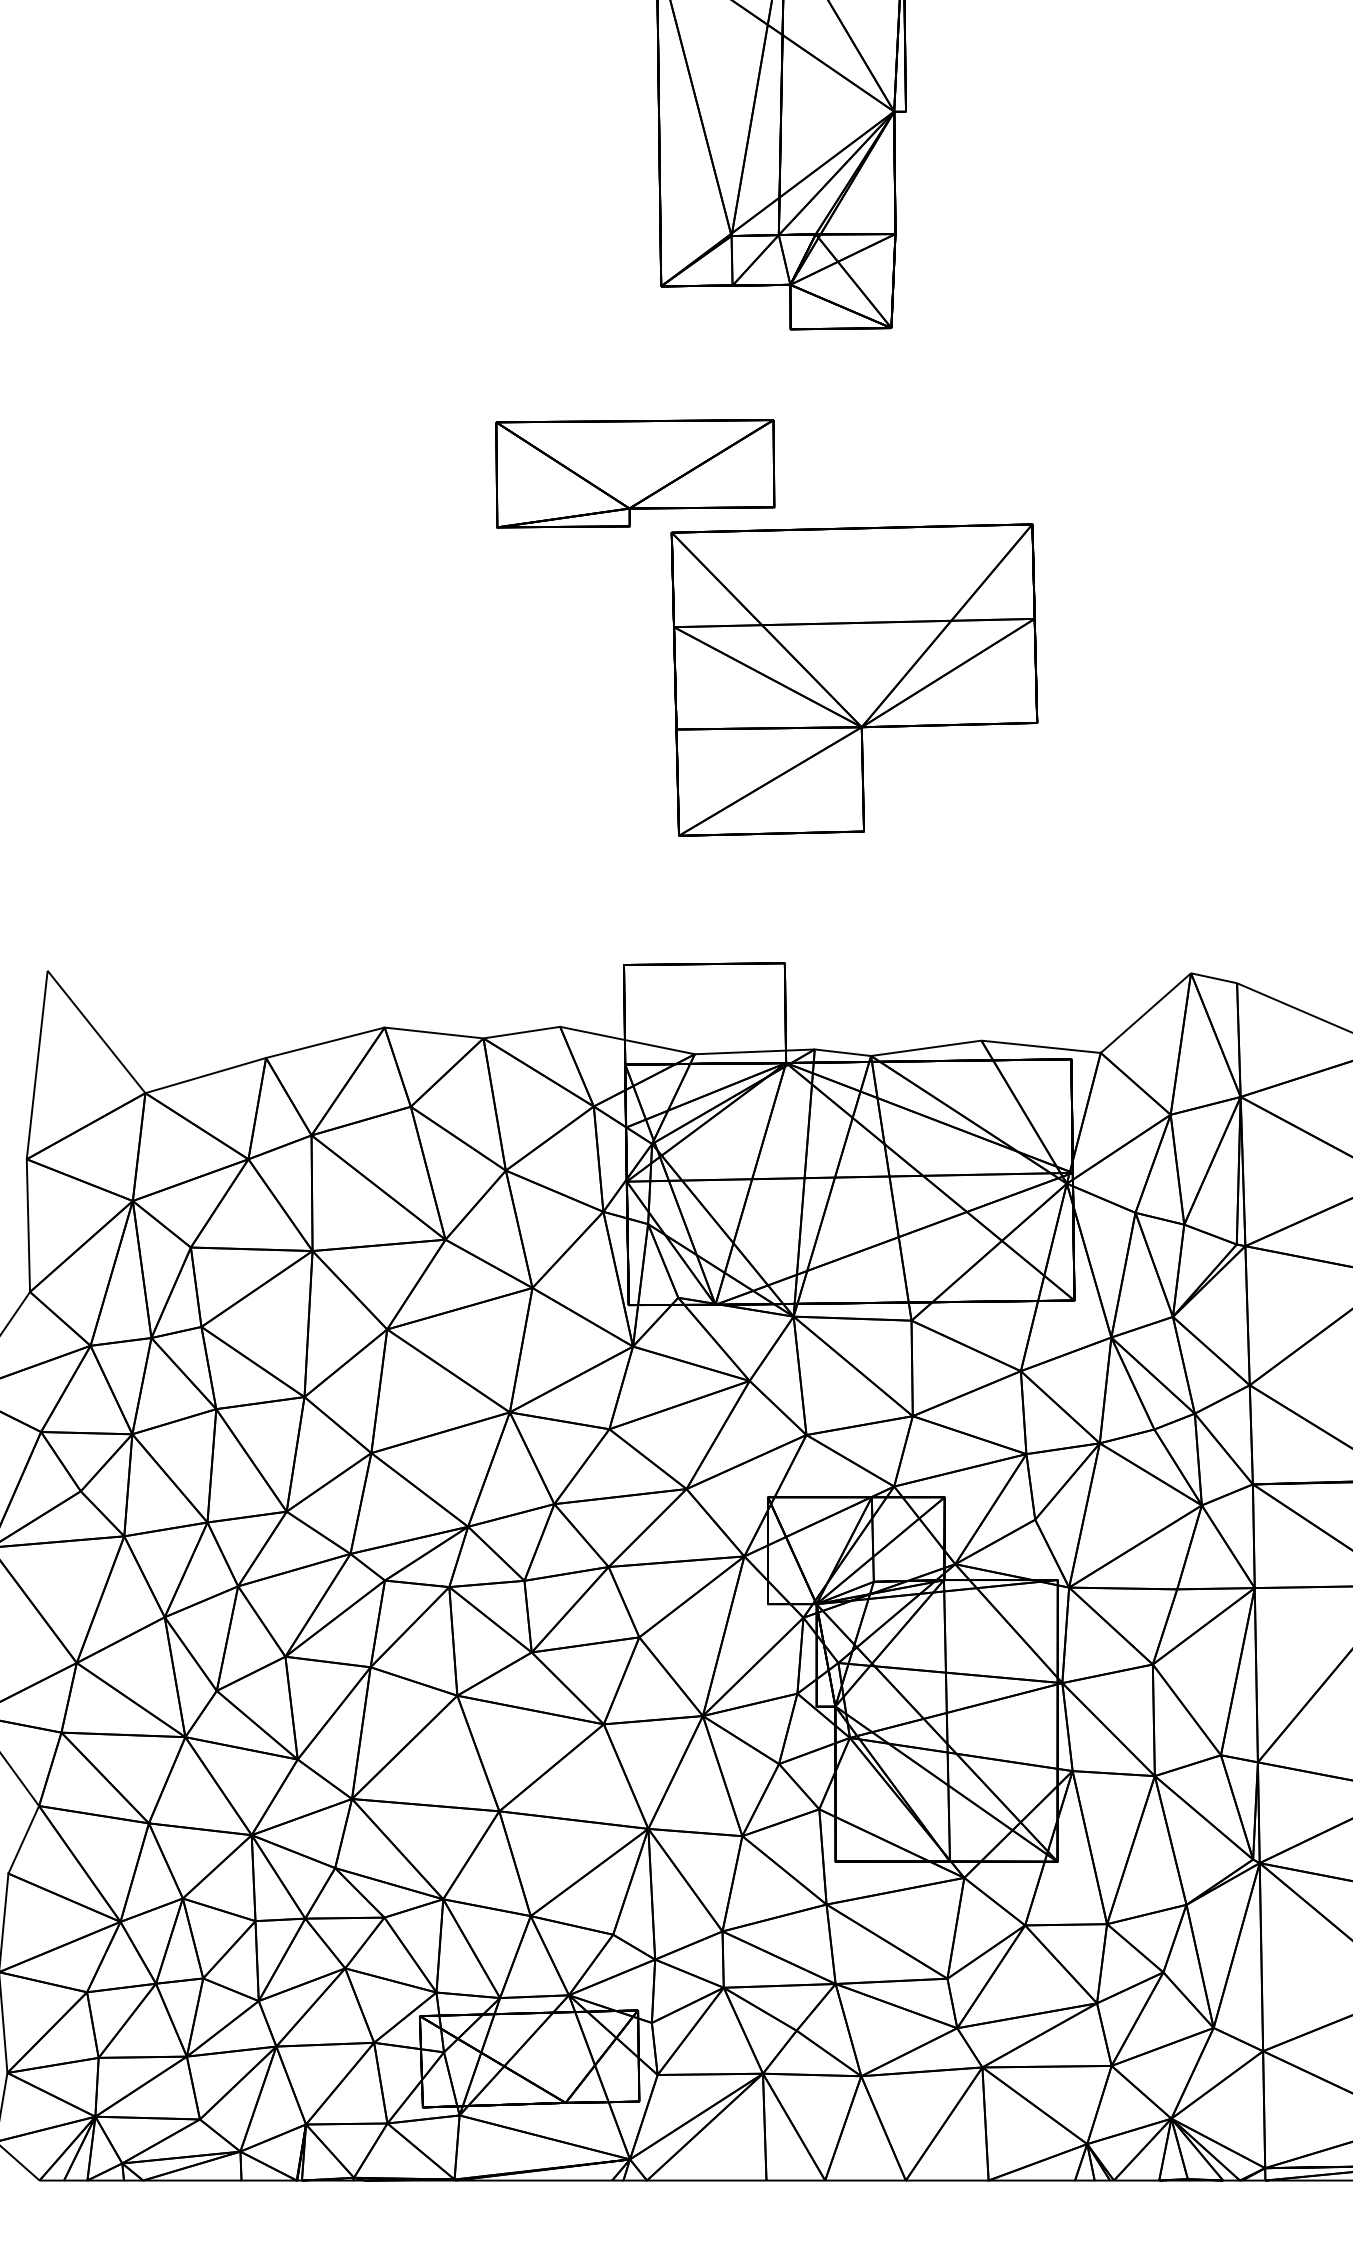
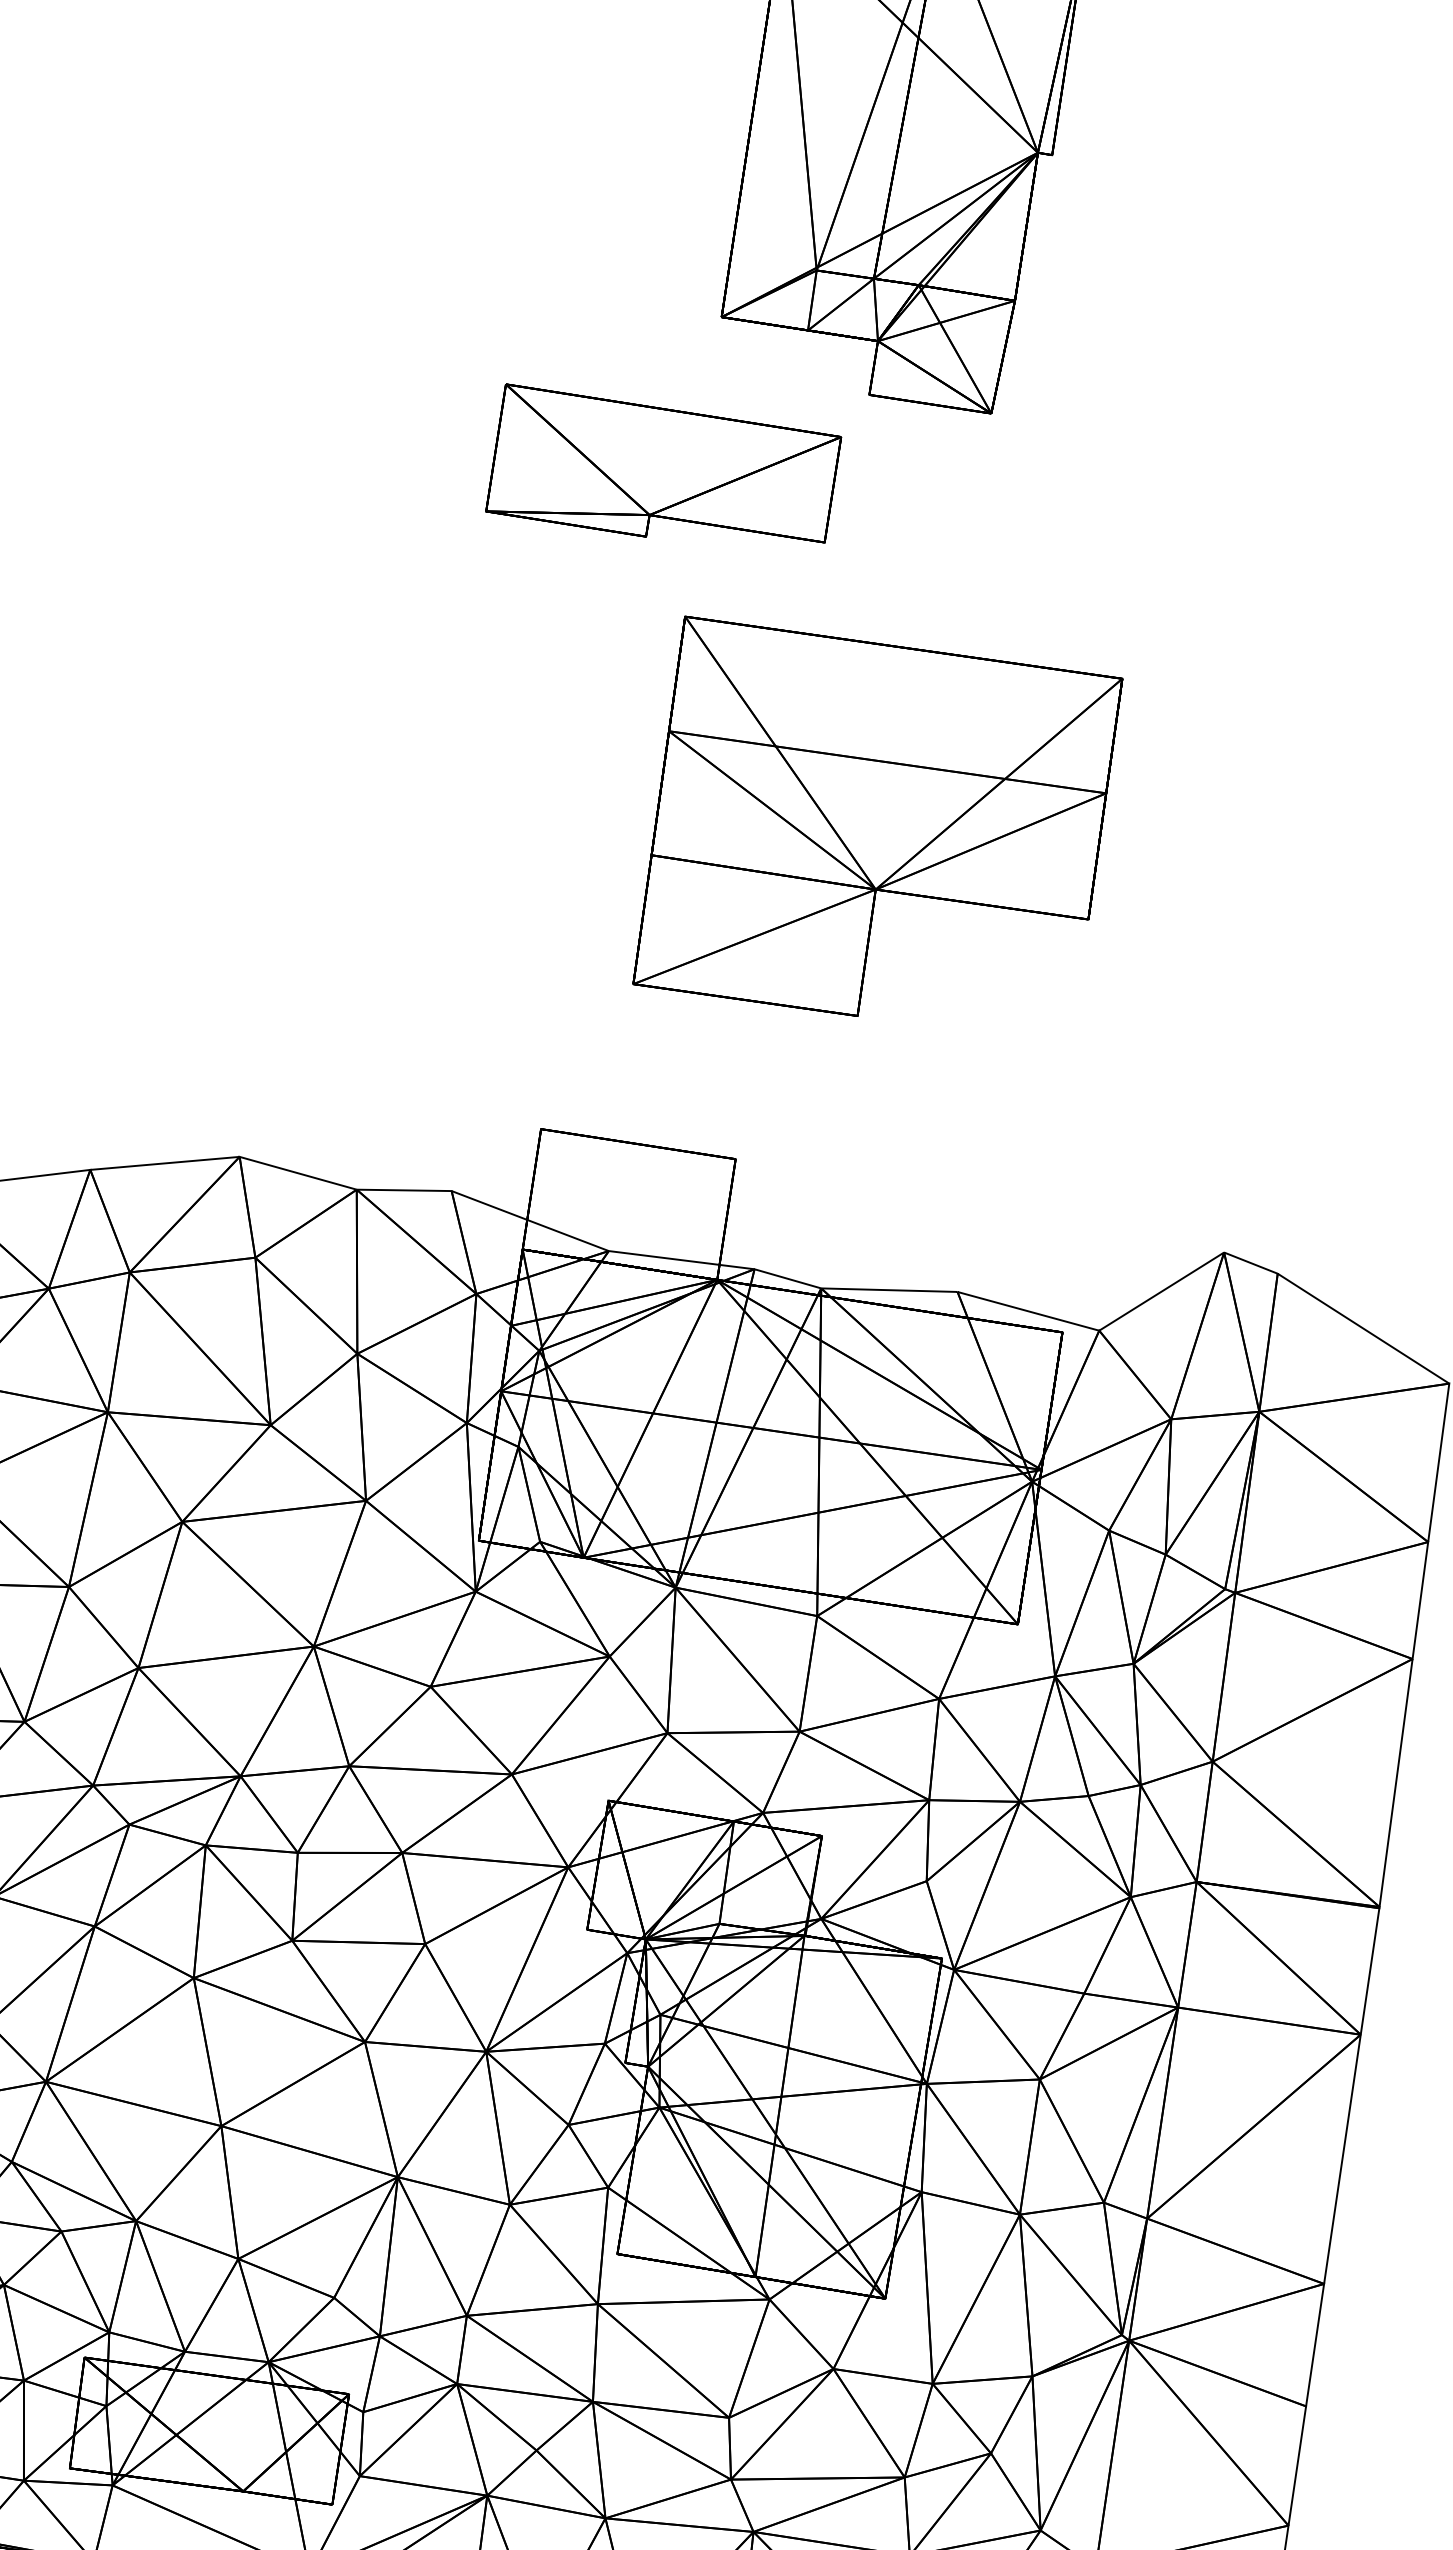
part: (635, 473) -> (663, 473), moved

